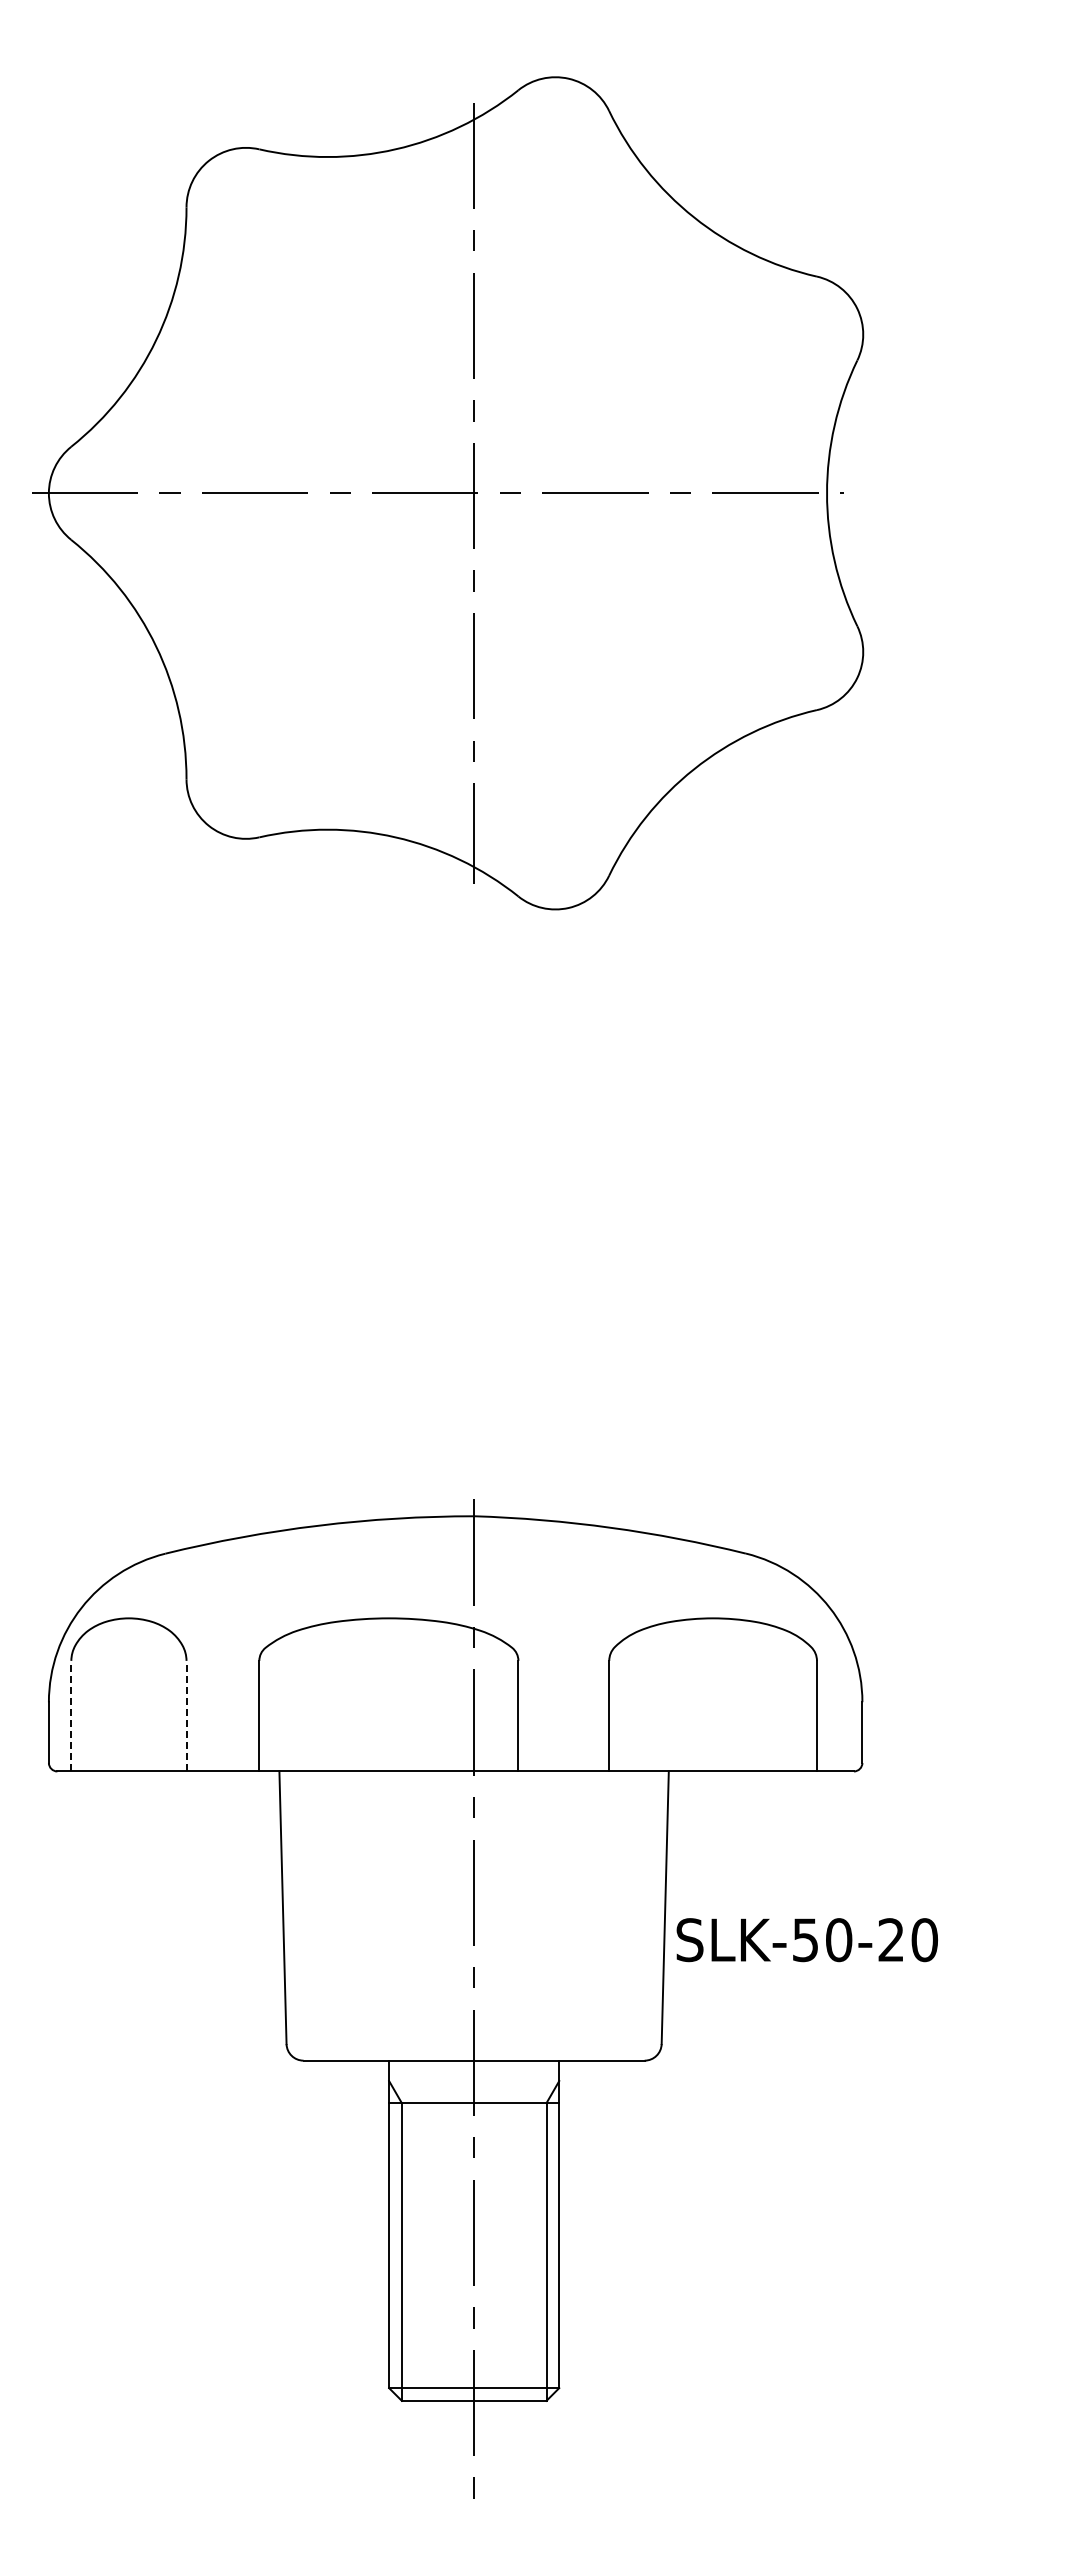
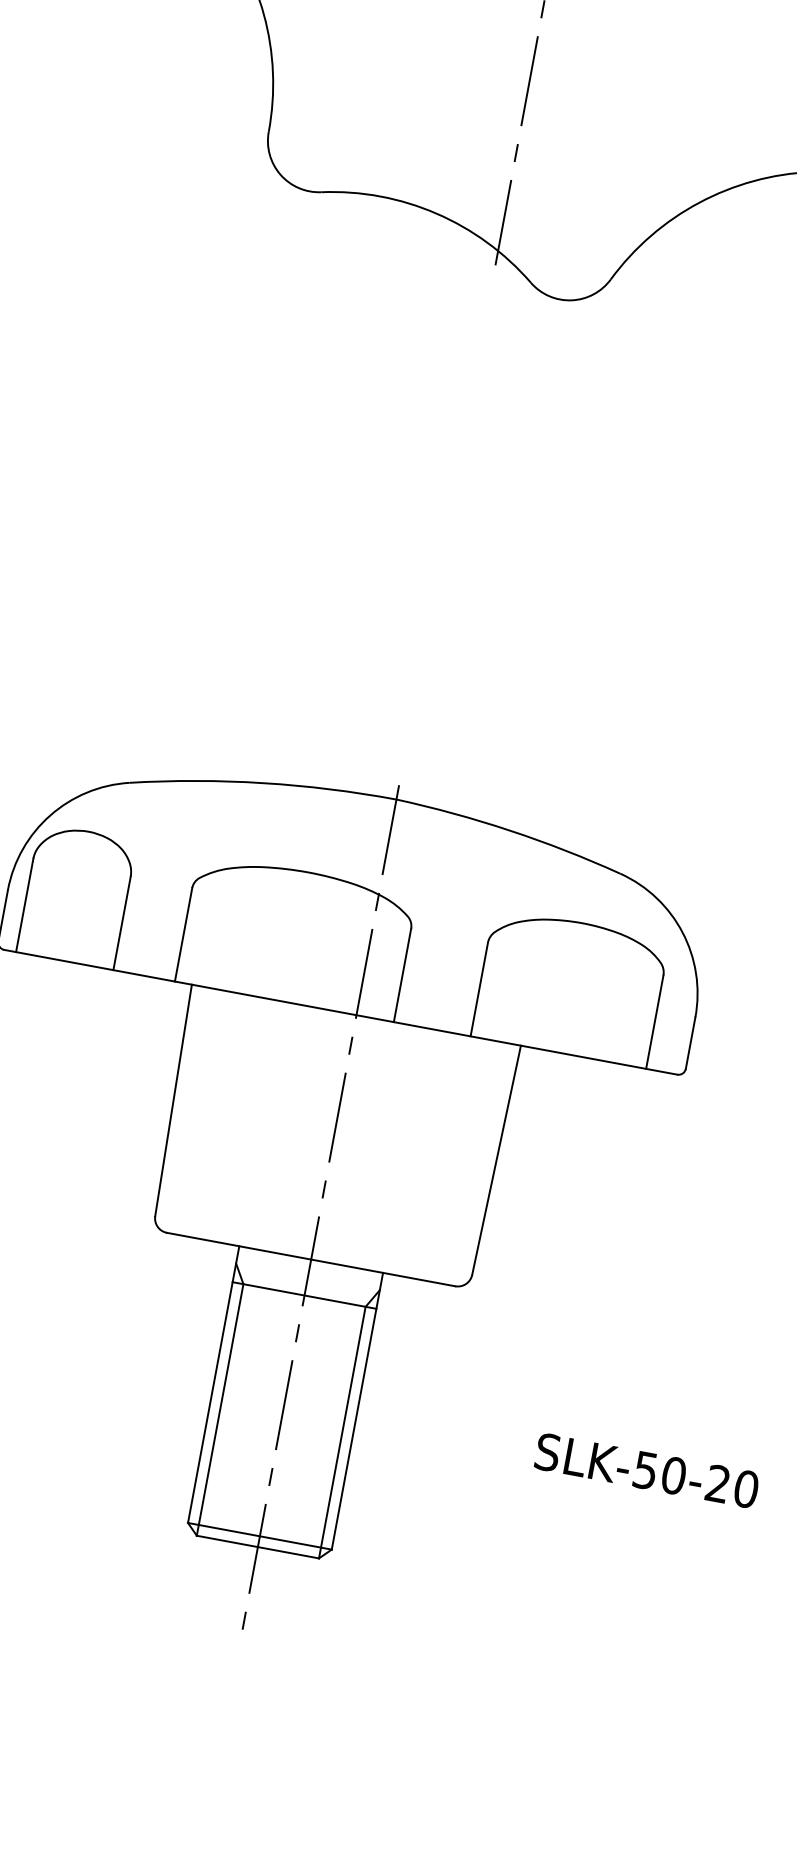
line: (71, 1715) -> (24, 904), dashed -> solid
line: (186, 1715) -> (122, 922), dashed -> solid
text: (806, 1940) -> (646, 1471), moved

